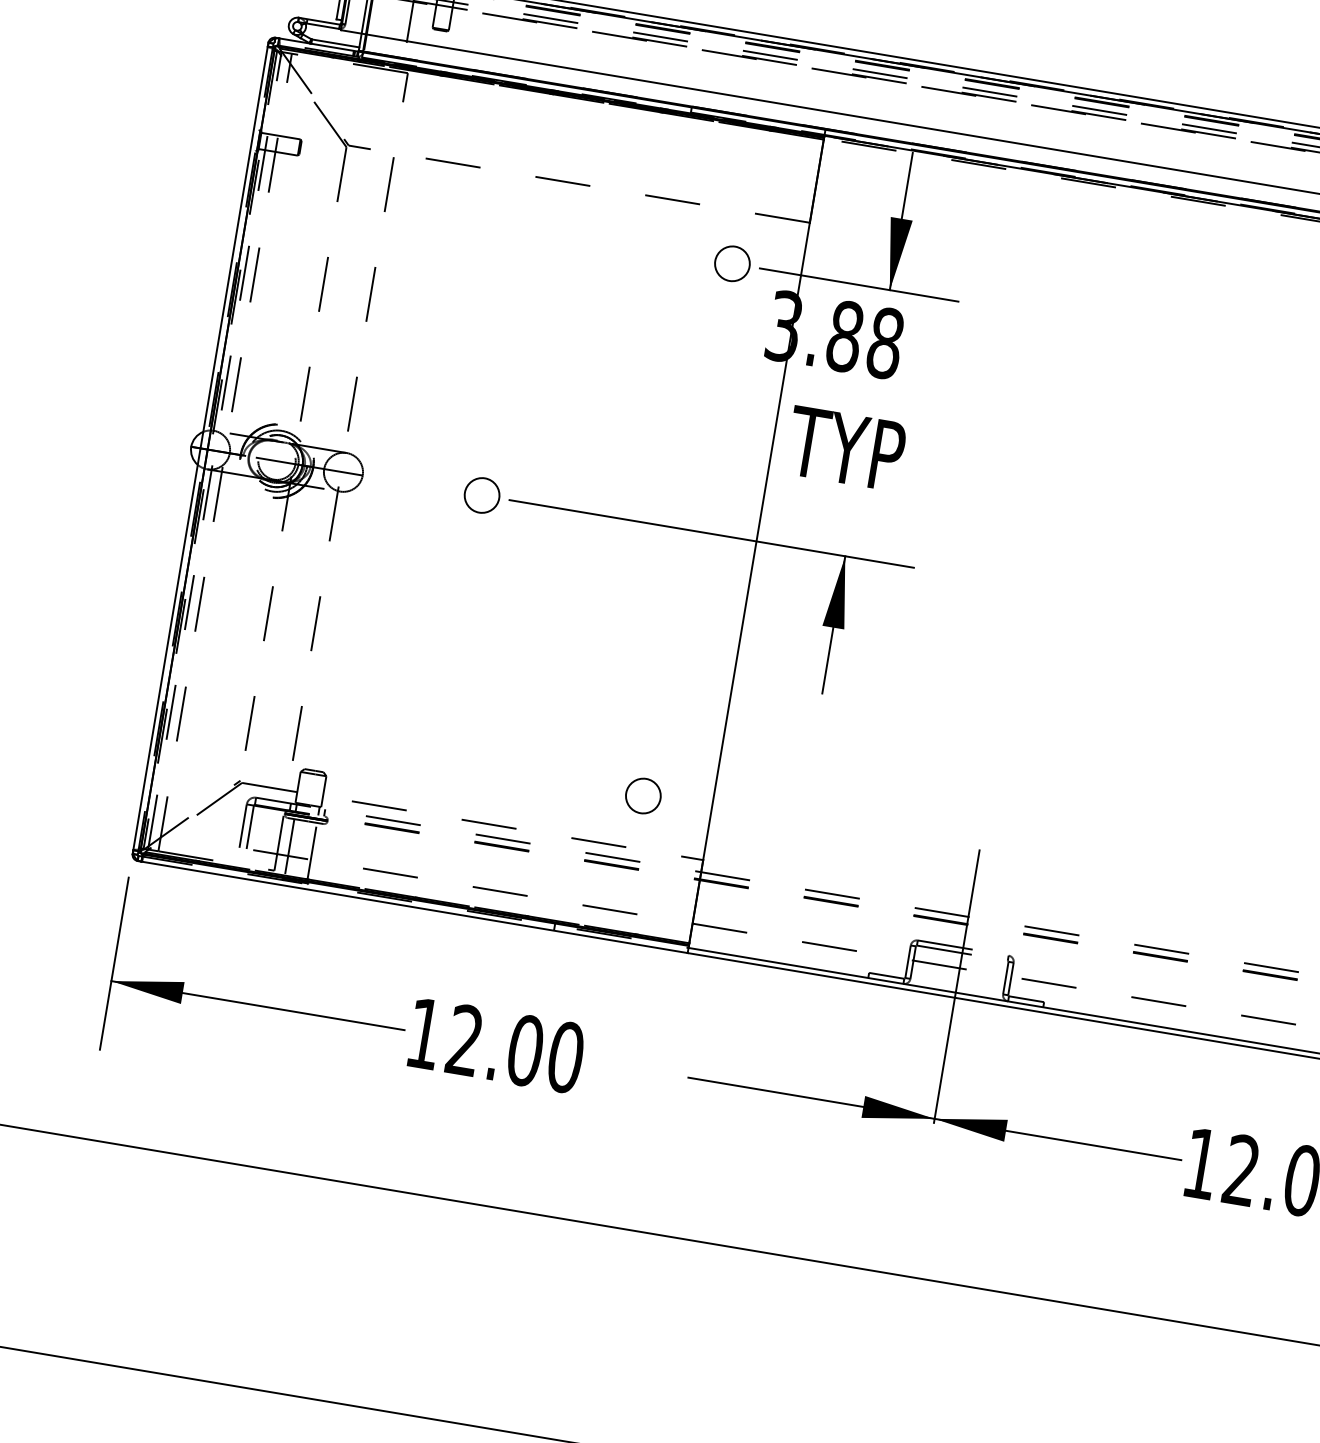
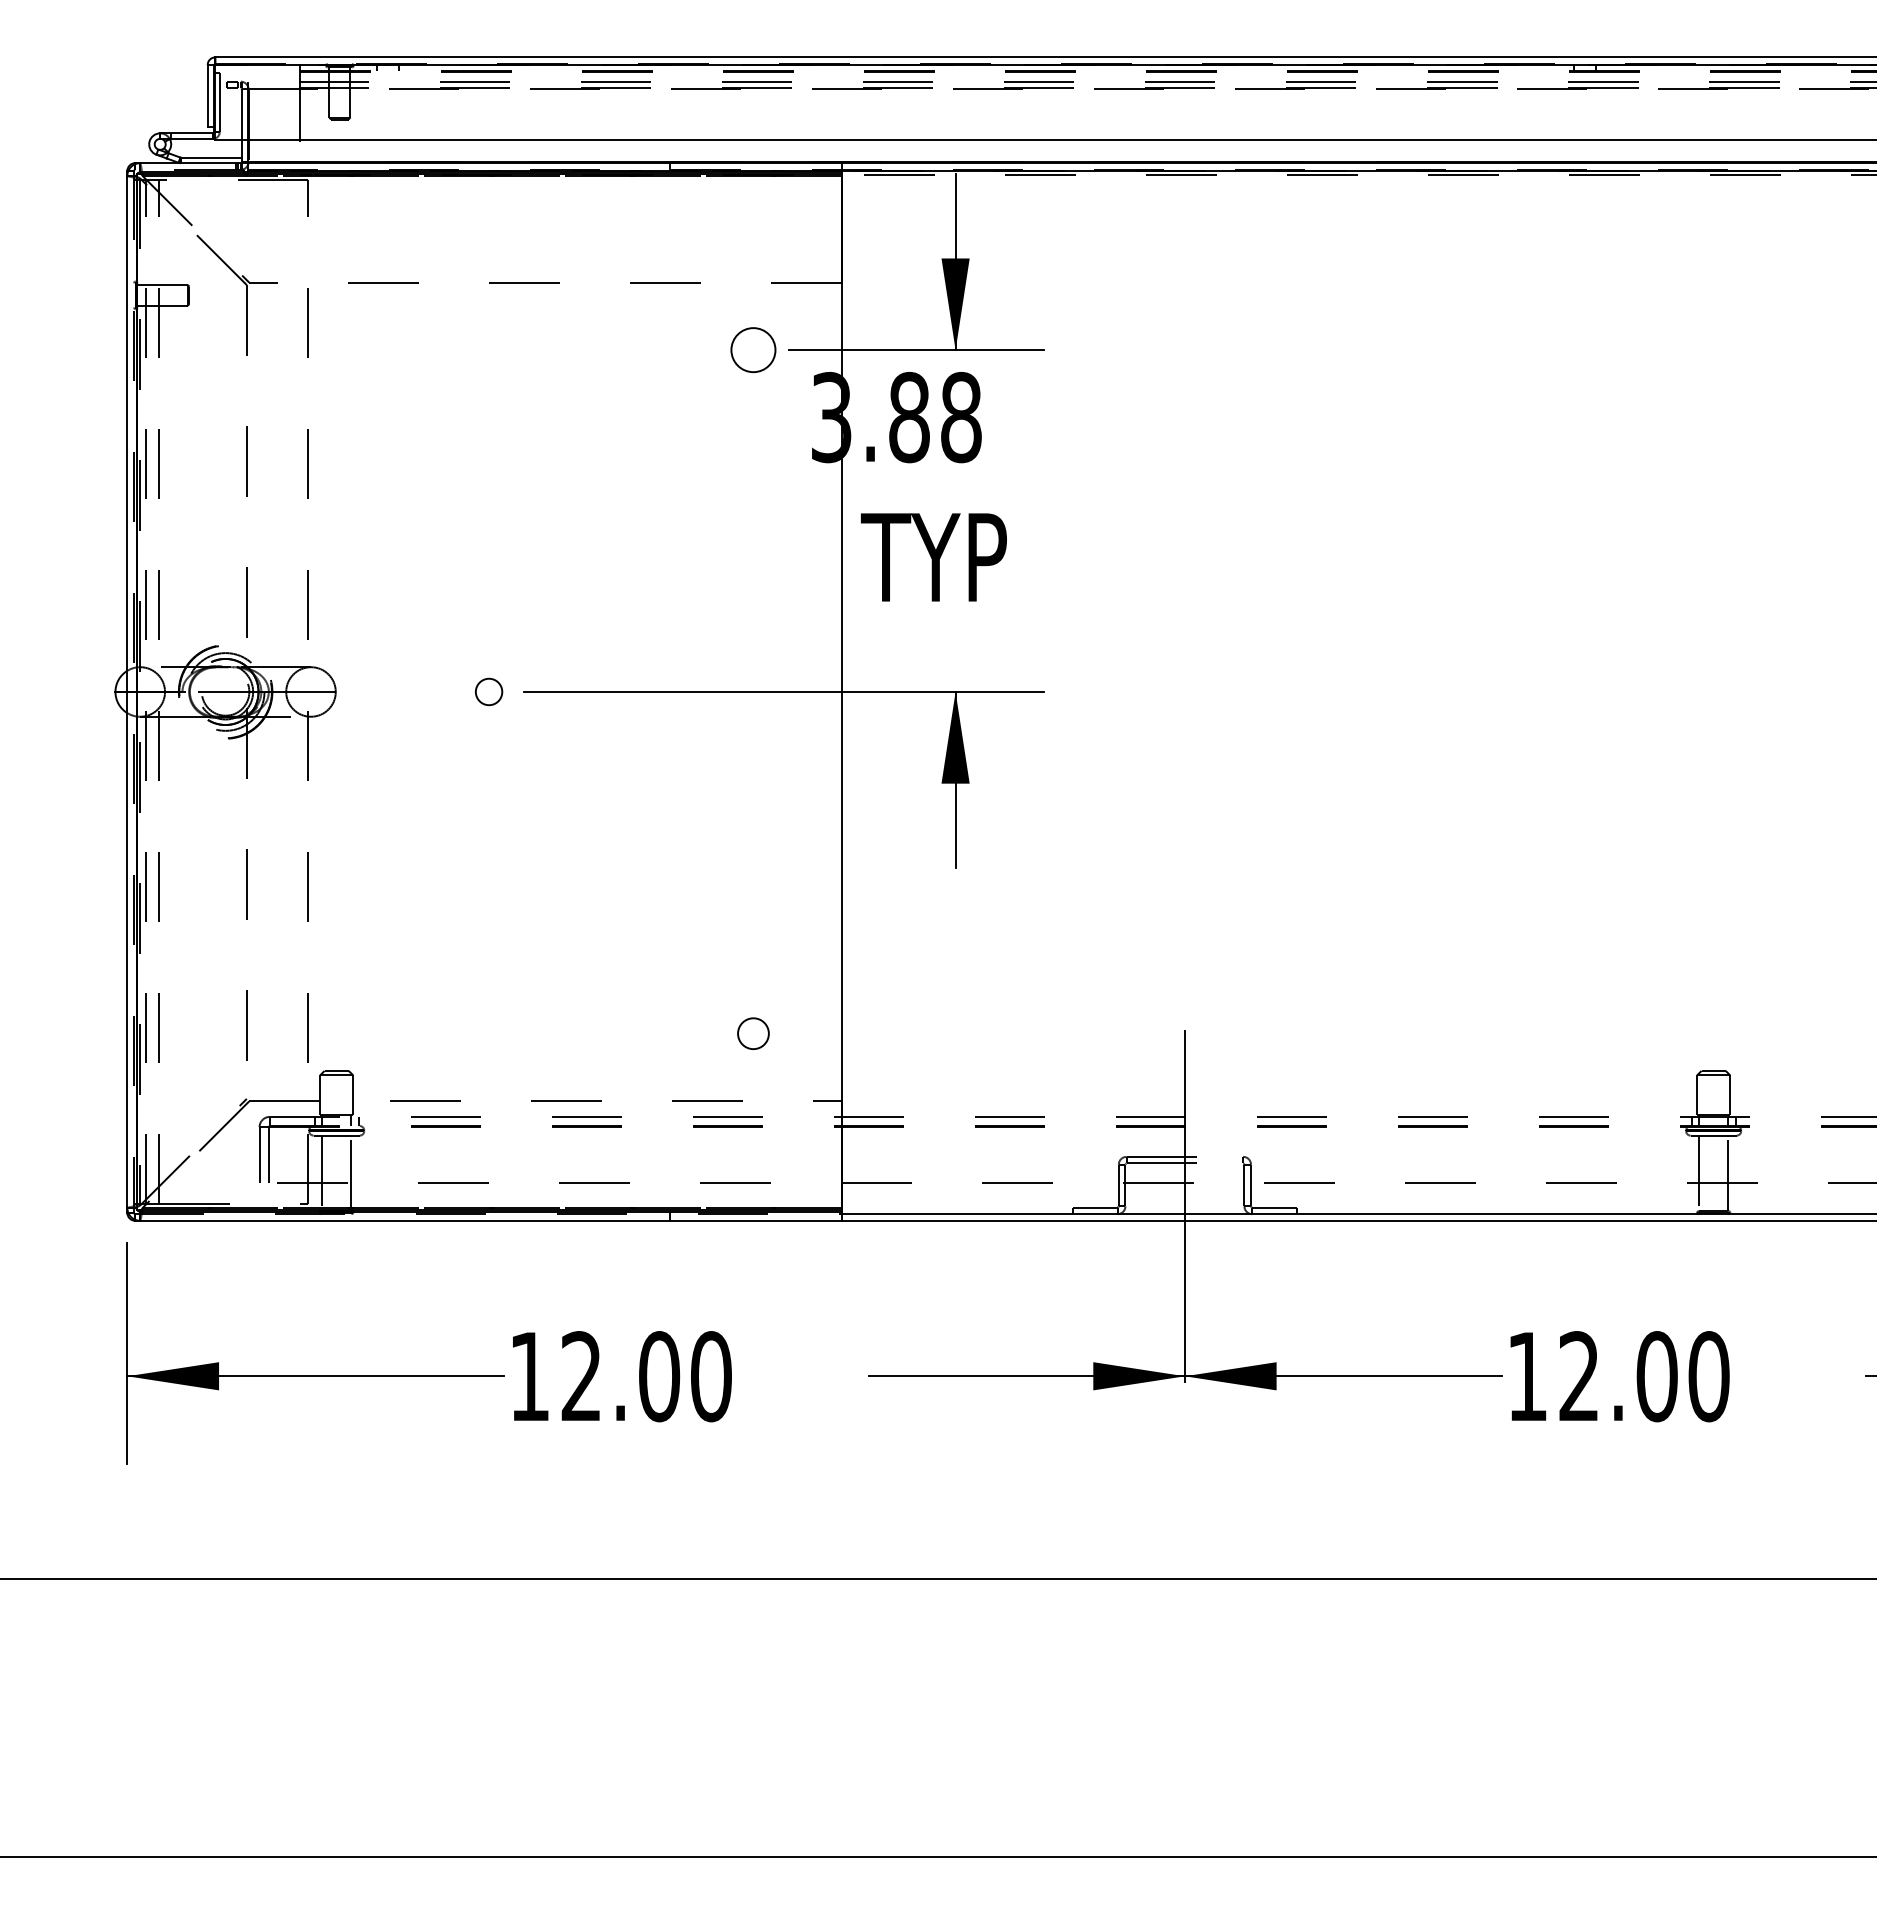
circle: (482, 495) -> (489, 691), size x0.6
circle: (643, 795) -> (753, 1033), size x0.7

